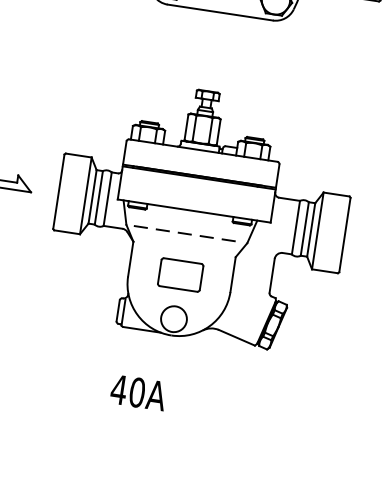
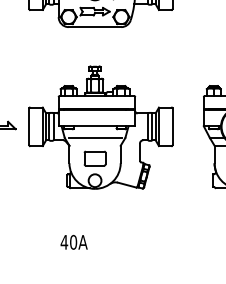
line: (187, 235) -> (95, 138), dashed -> solid
text: (137, 392) -> (73, 242), moved

